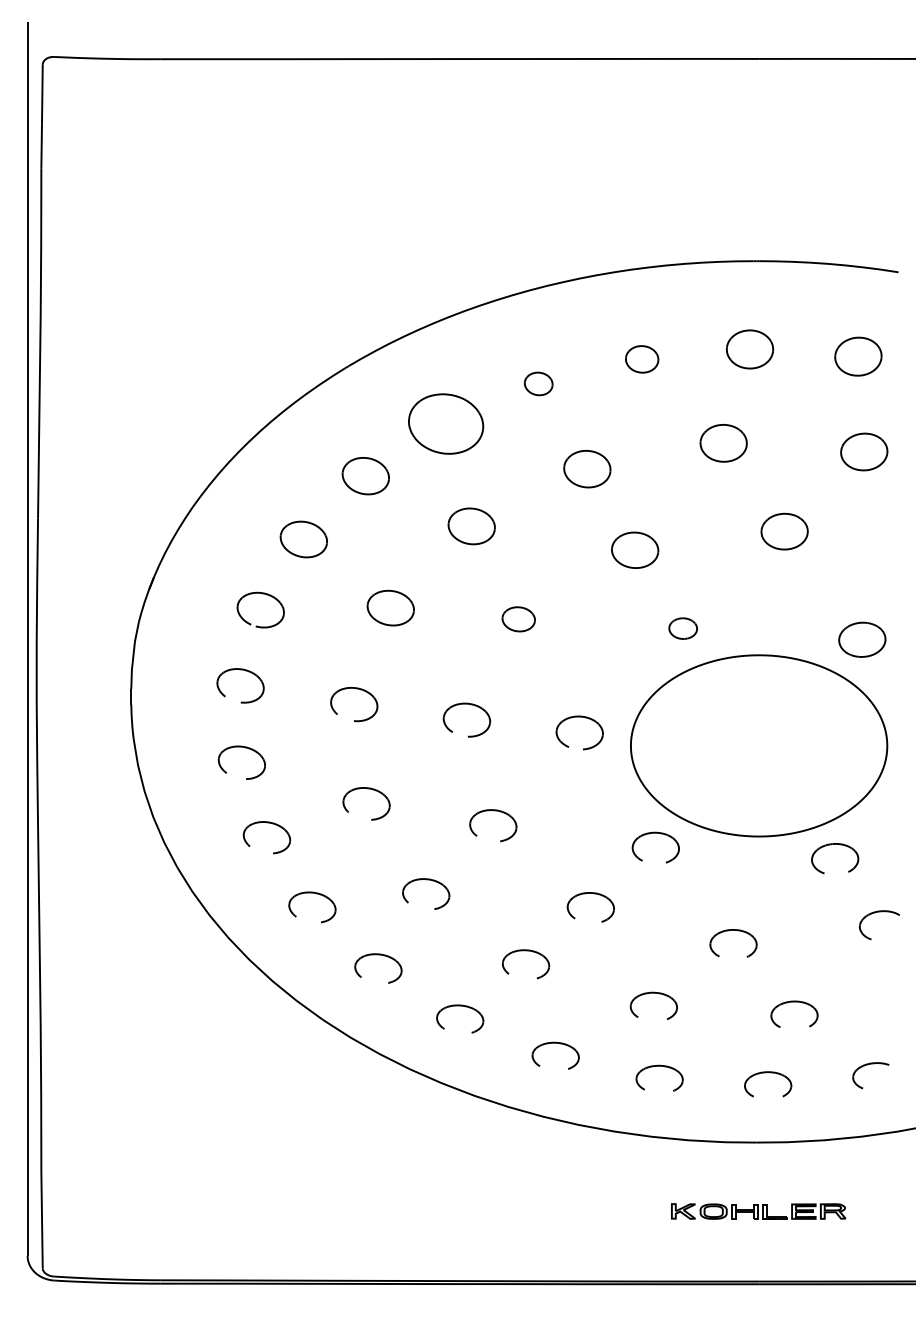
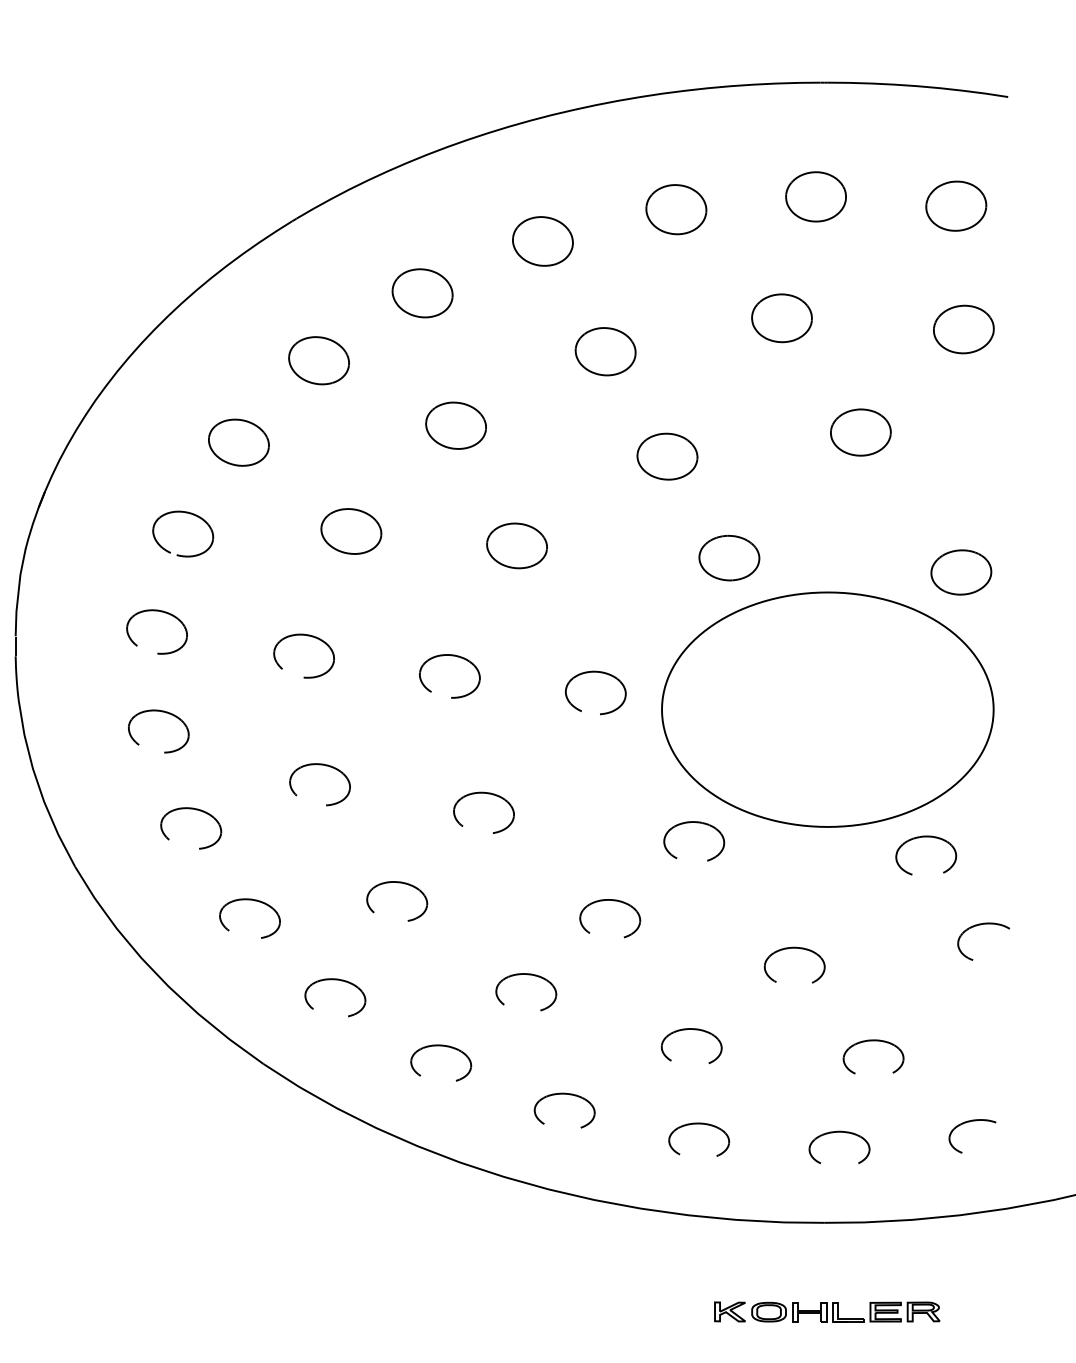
part: (642, 359) -> (676, 209), size x1.43
part: (538, 383) -> (542, 240), size x1.67
part: (445, 423) -> (422, 292), size x0.62
part: (518, 619) -> (516, 546), size x1.43
part: (683, 628) -> (730, 557), size x1.67

